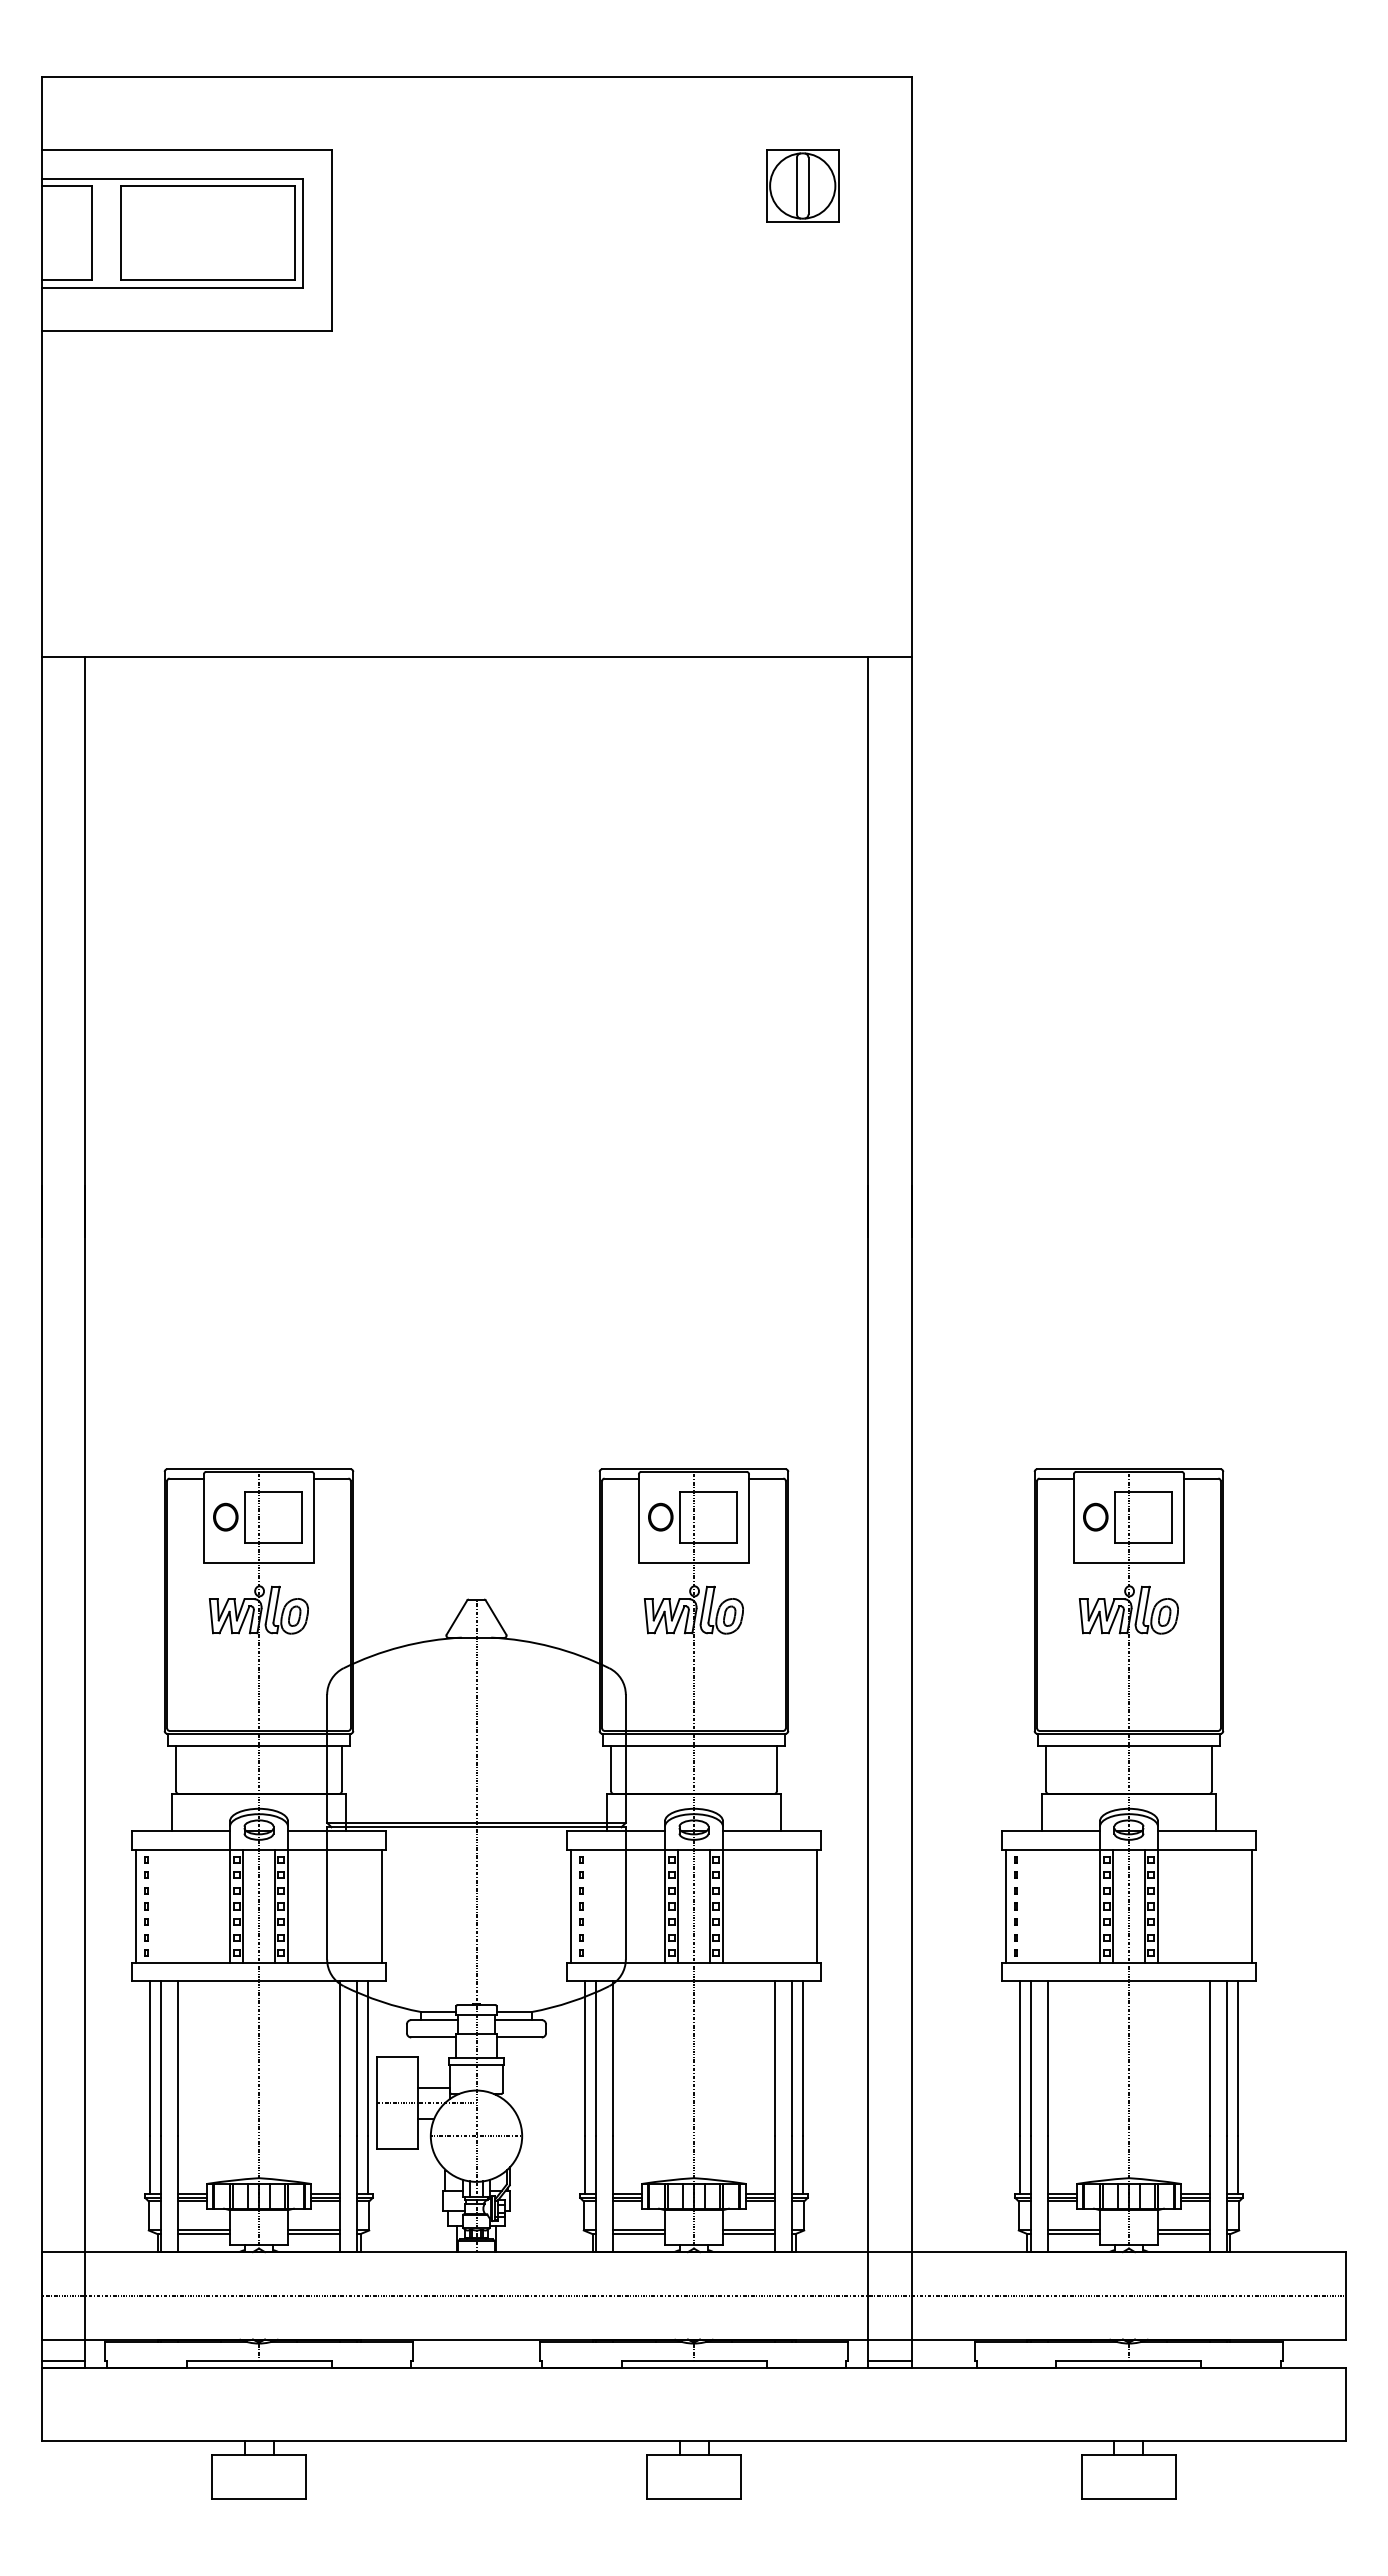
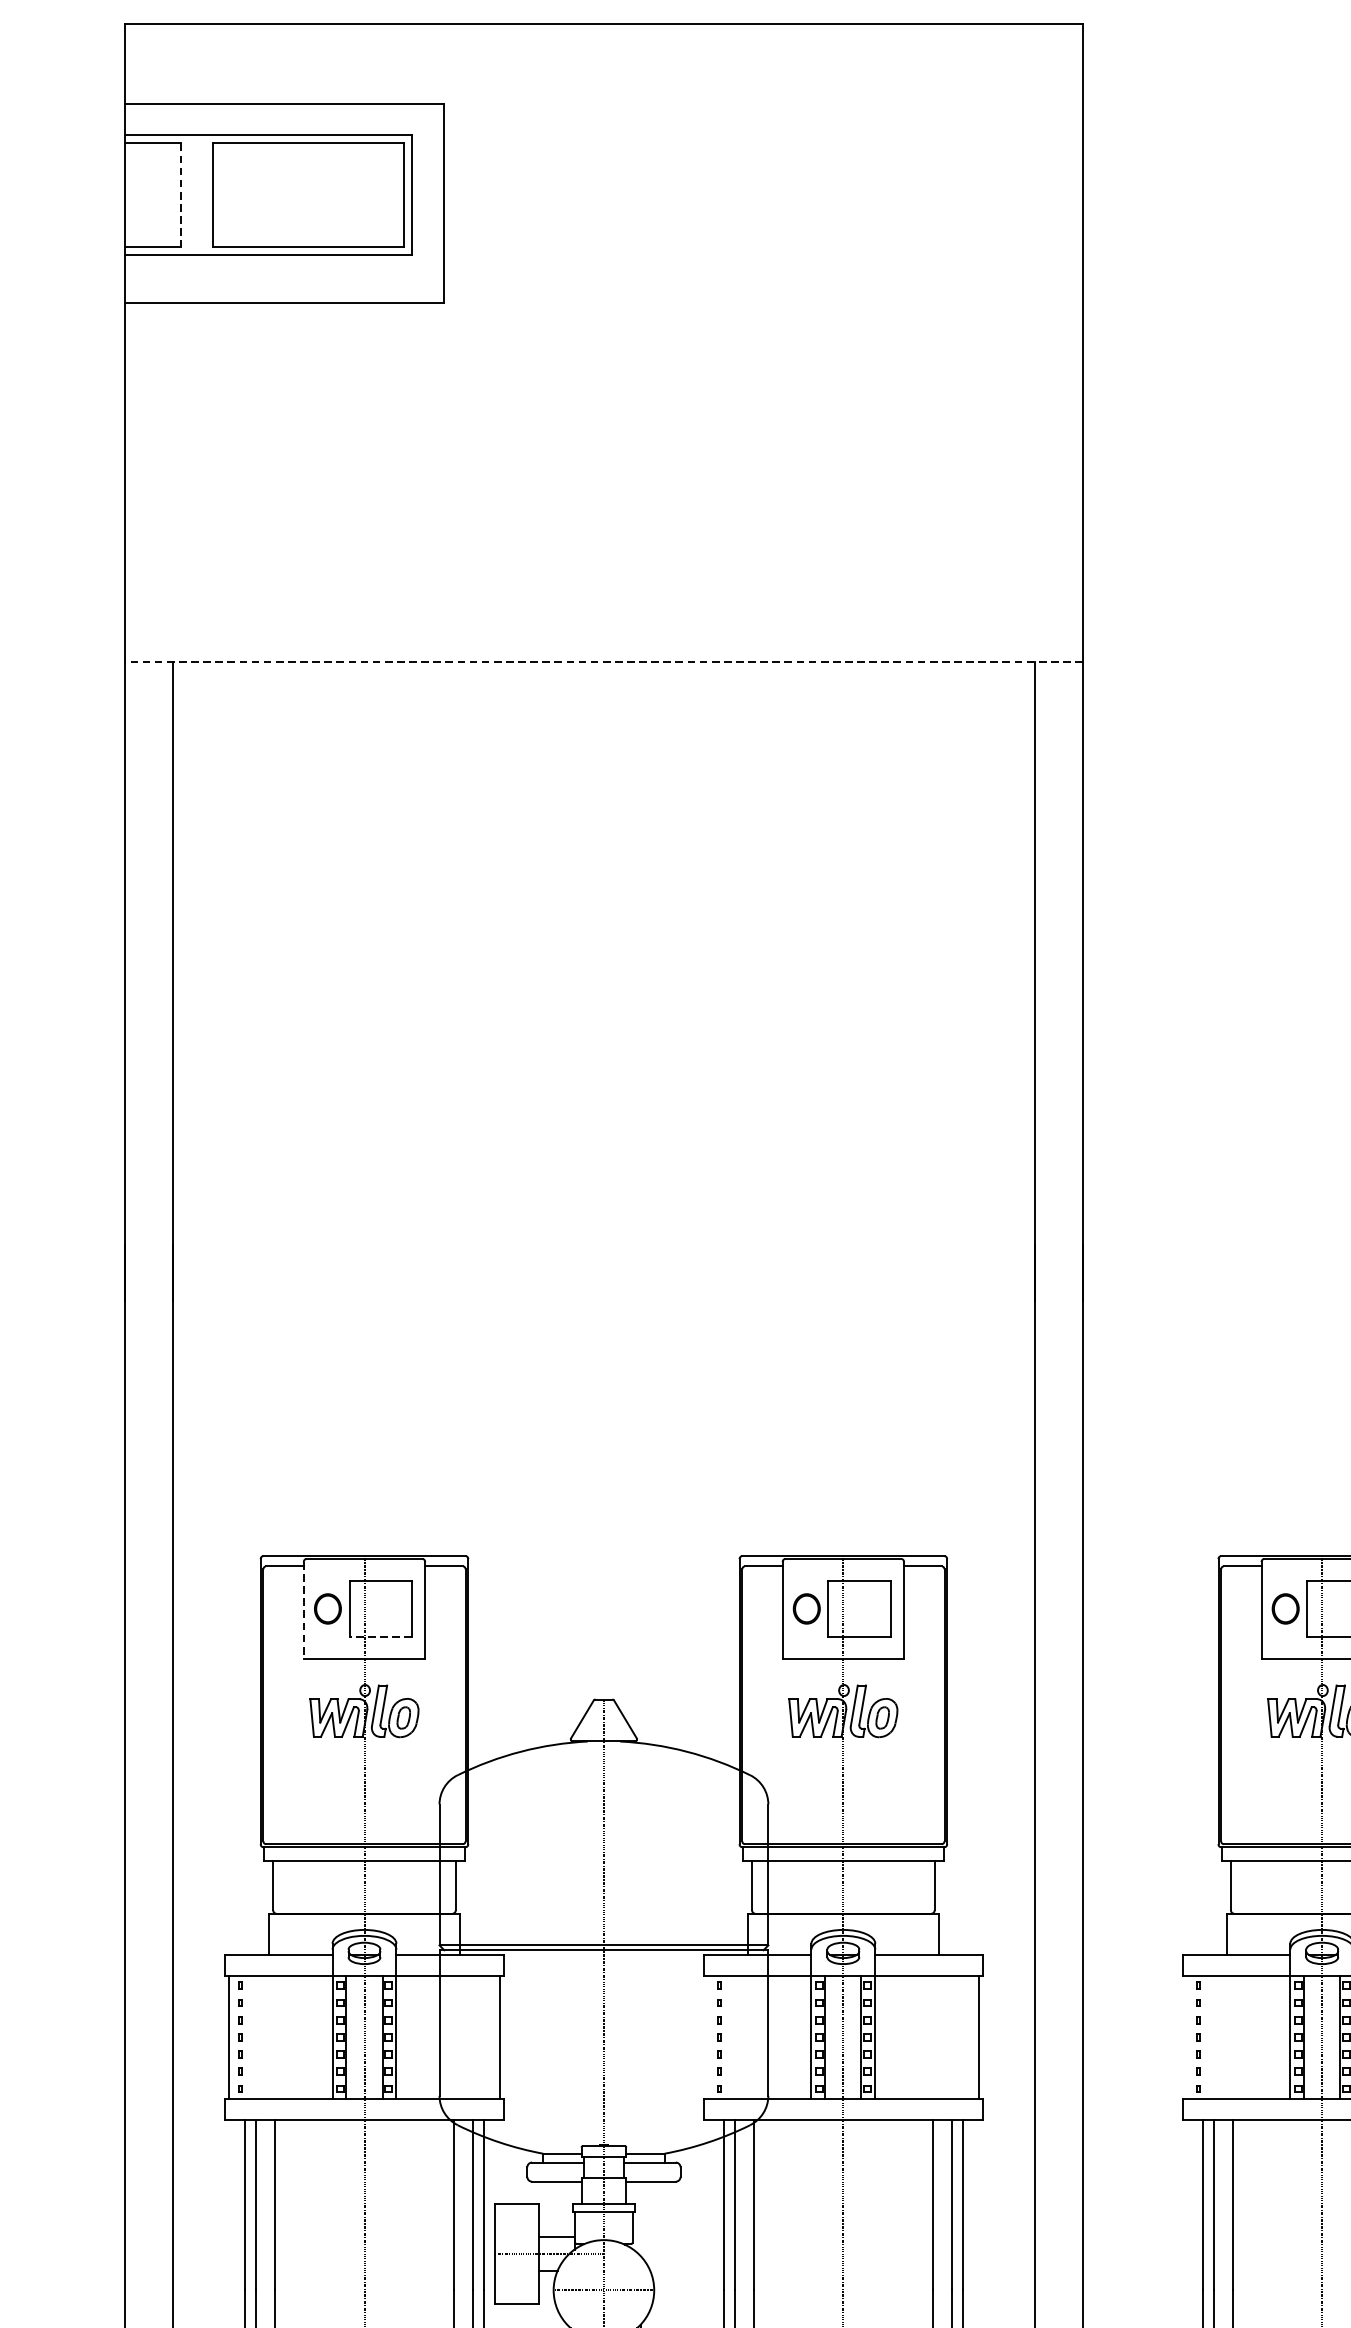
part: (802, 185) -> (962, 142), removed
line: (92, 233) -> (181, 195), solid -> dashed
line: (476, 657) -> (603, 662), solid -> dashed
line: (203, 1518) -> (303, 1610), solid -> dashed
line: (273, 1542) -> (380, 1636), solid -> dashed
line: (570, 1906) -> (707, 2037), removed
line: (1005, 1906) -> (1186, 2037), removed

